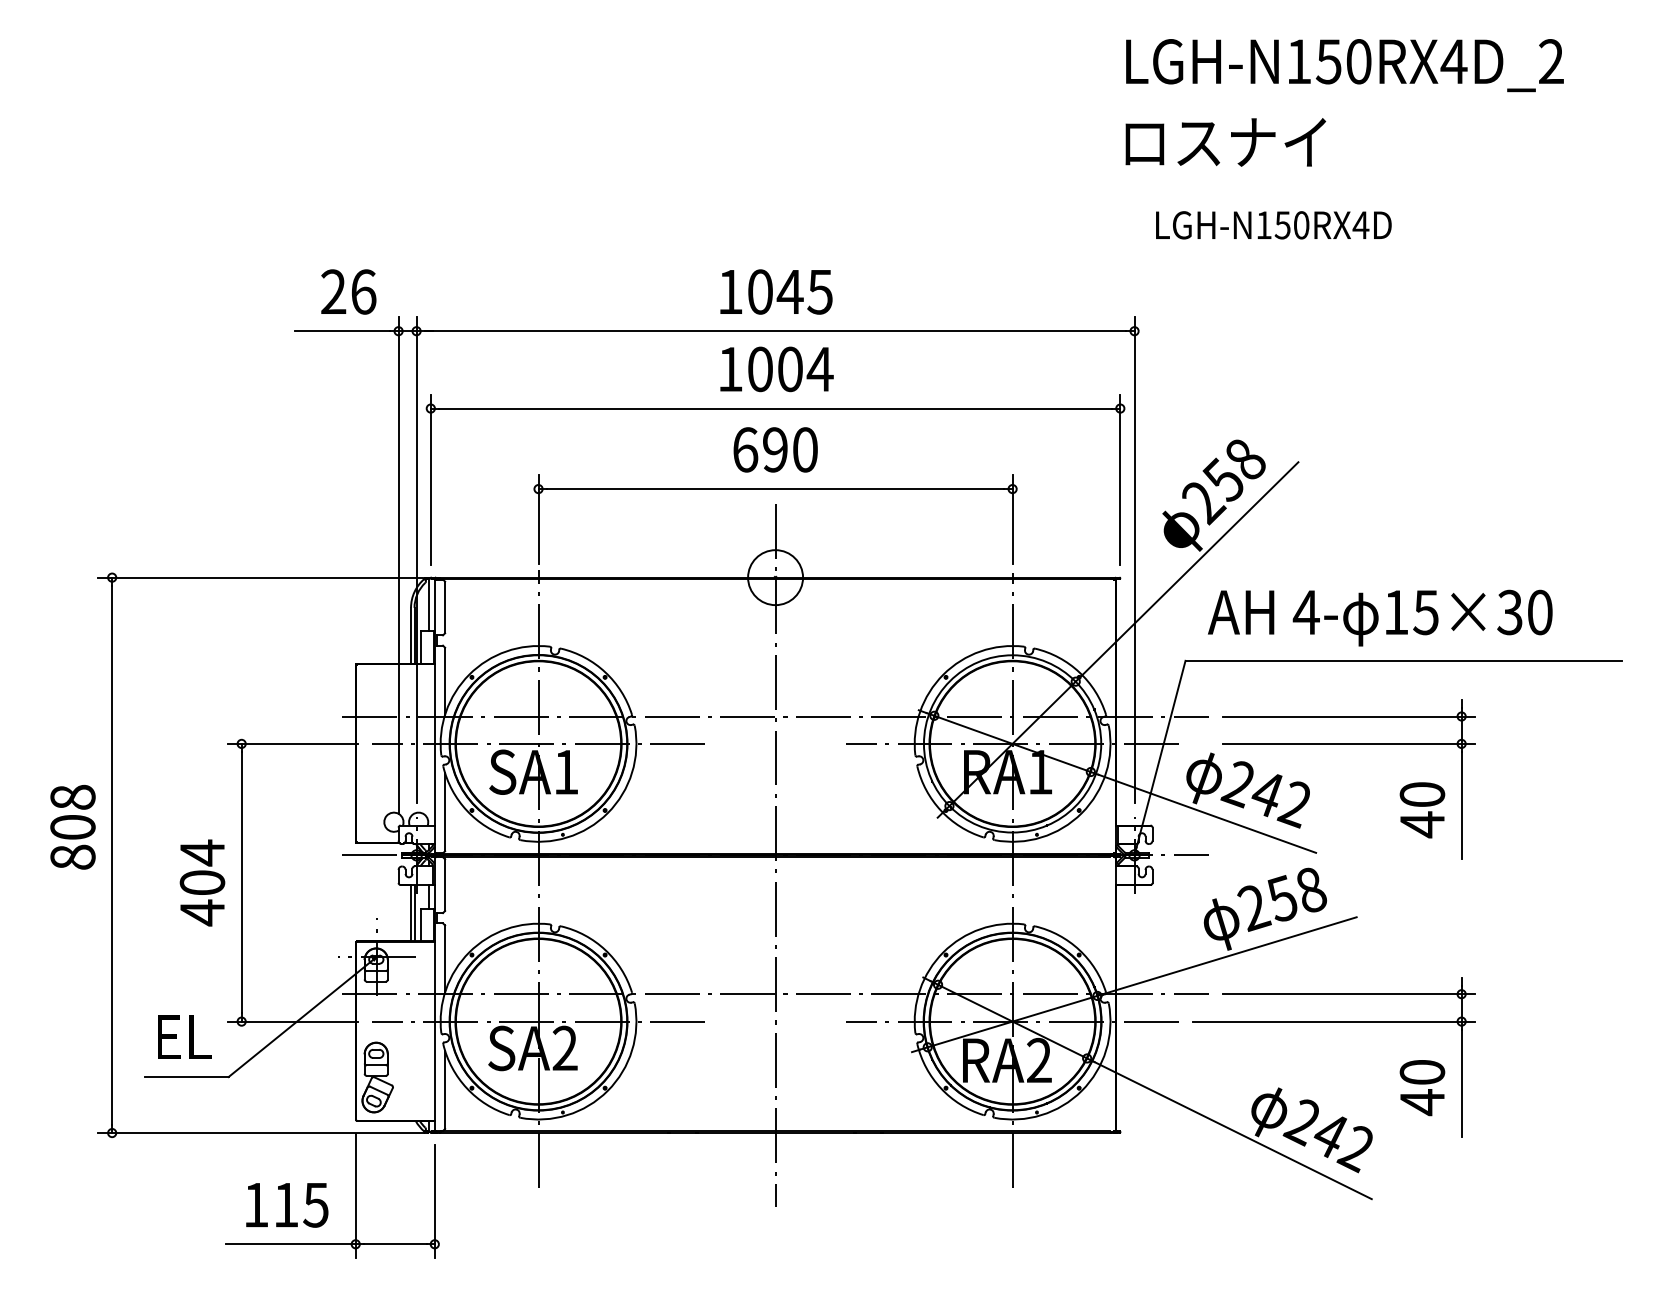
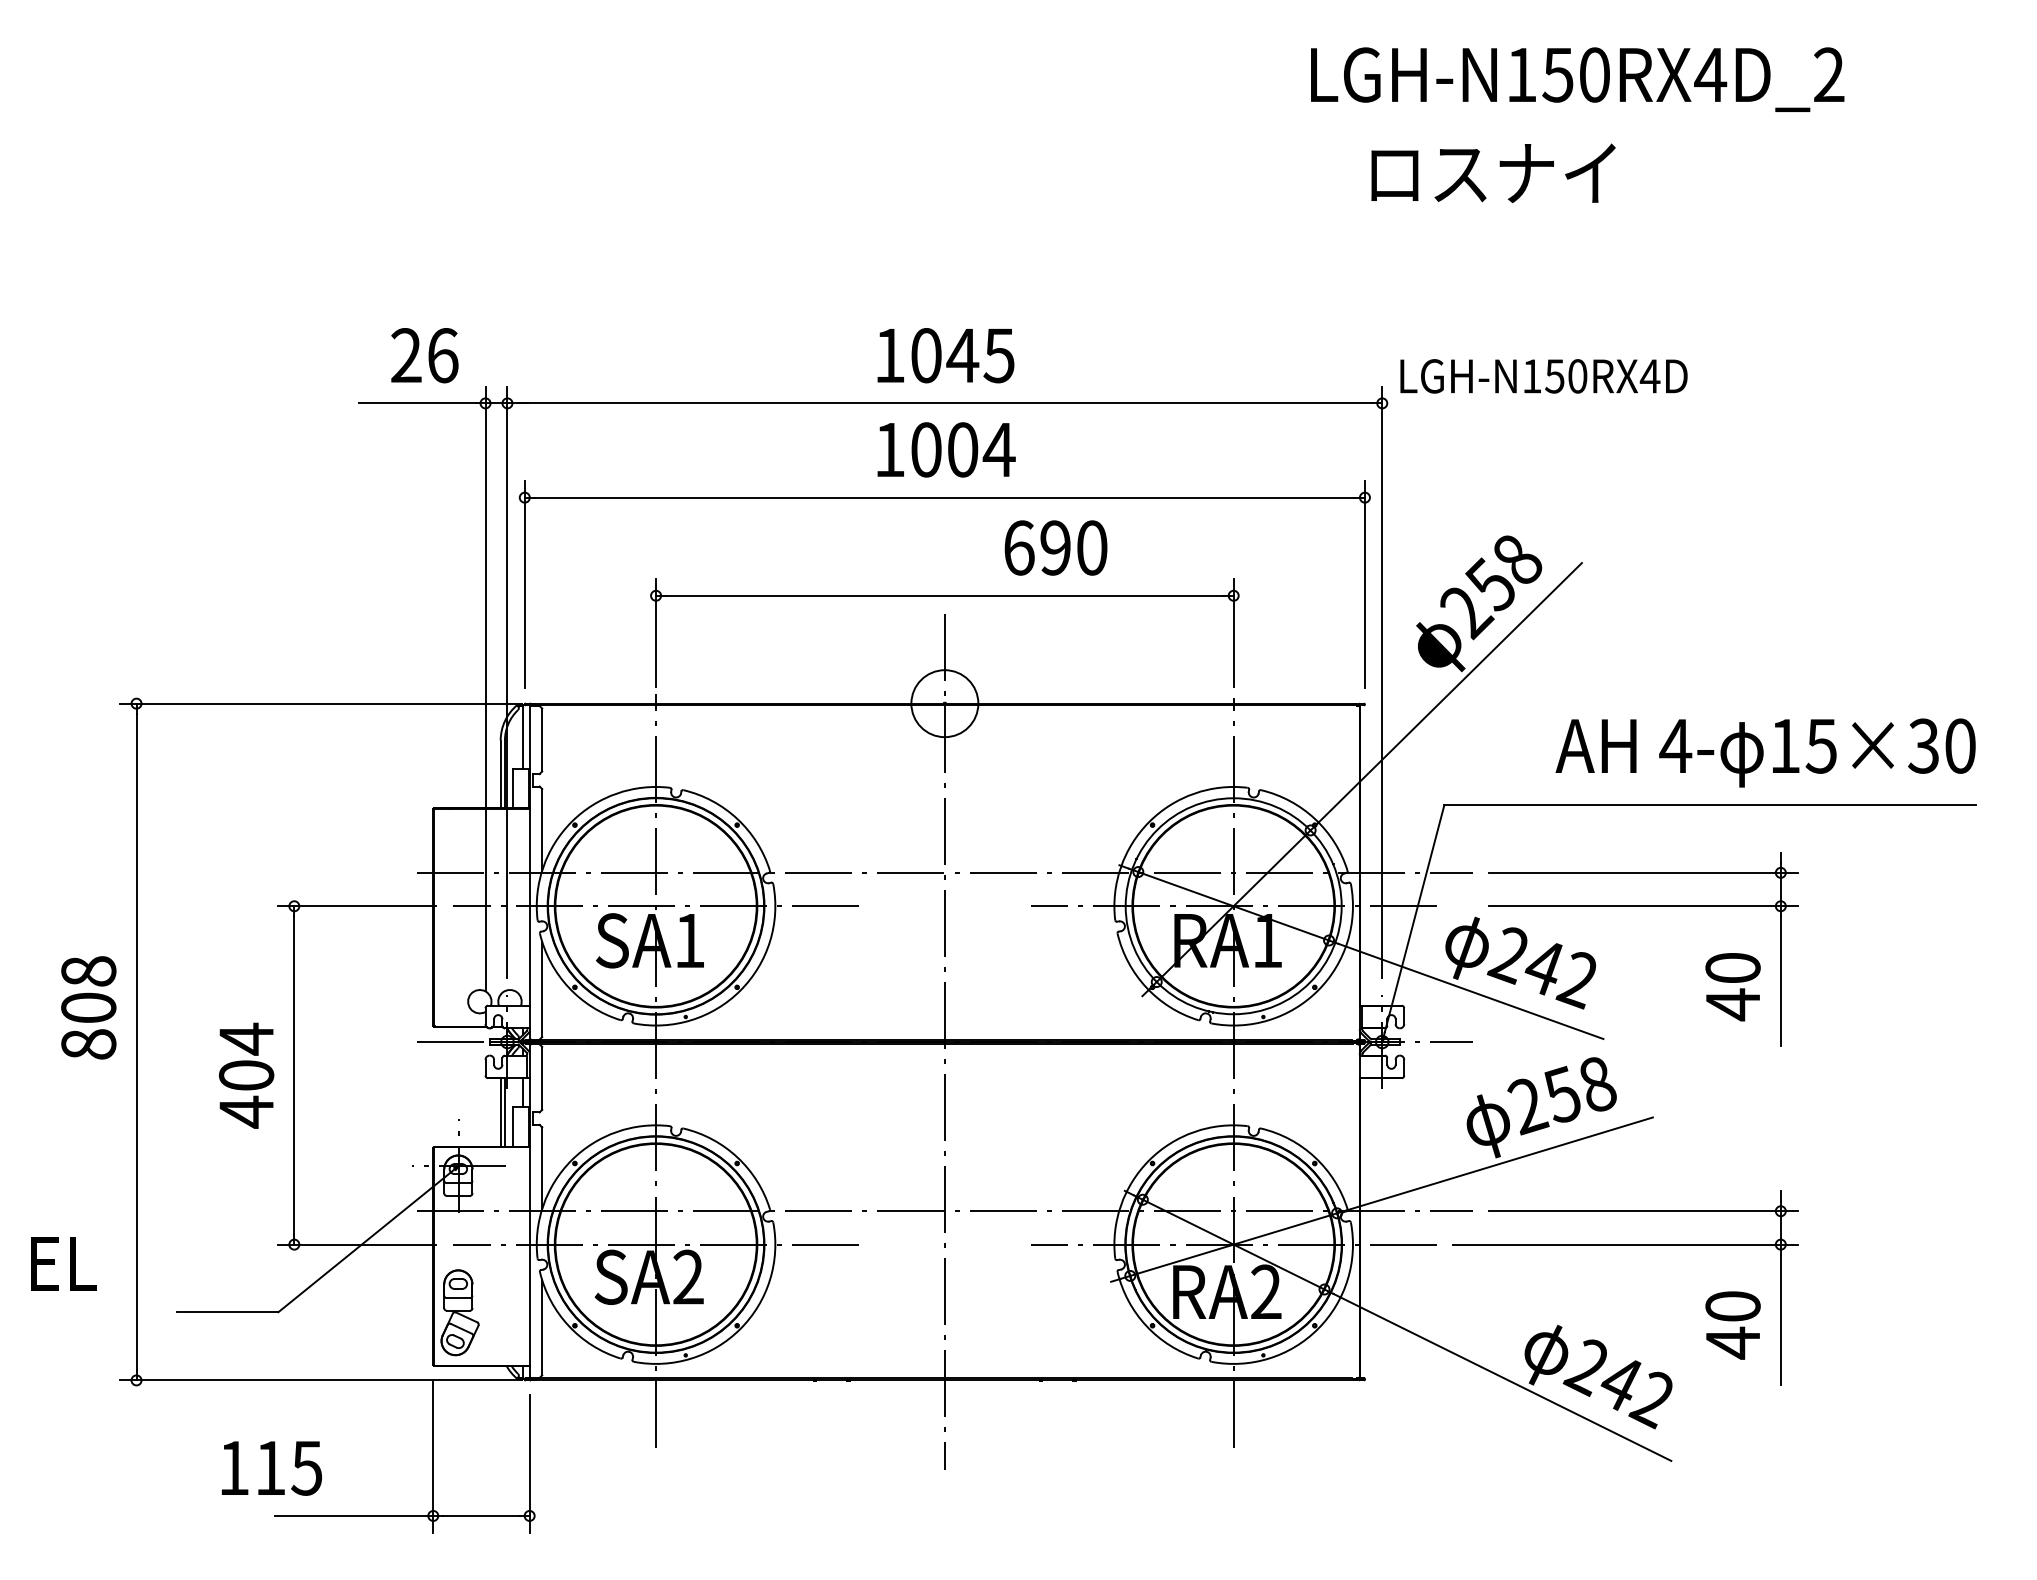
text: (1344, 65) -> (1577, 79), moved
text: (1273, 225) -> (1543, 376), moved
text: (775, 449) -> (1055, 547), moved
text: (1380, 617) -> (1765, 752), moved
text: (184, 1037) -> (63, 1263), moved
text: (286, 1205) -> (271, 1468), moved

